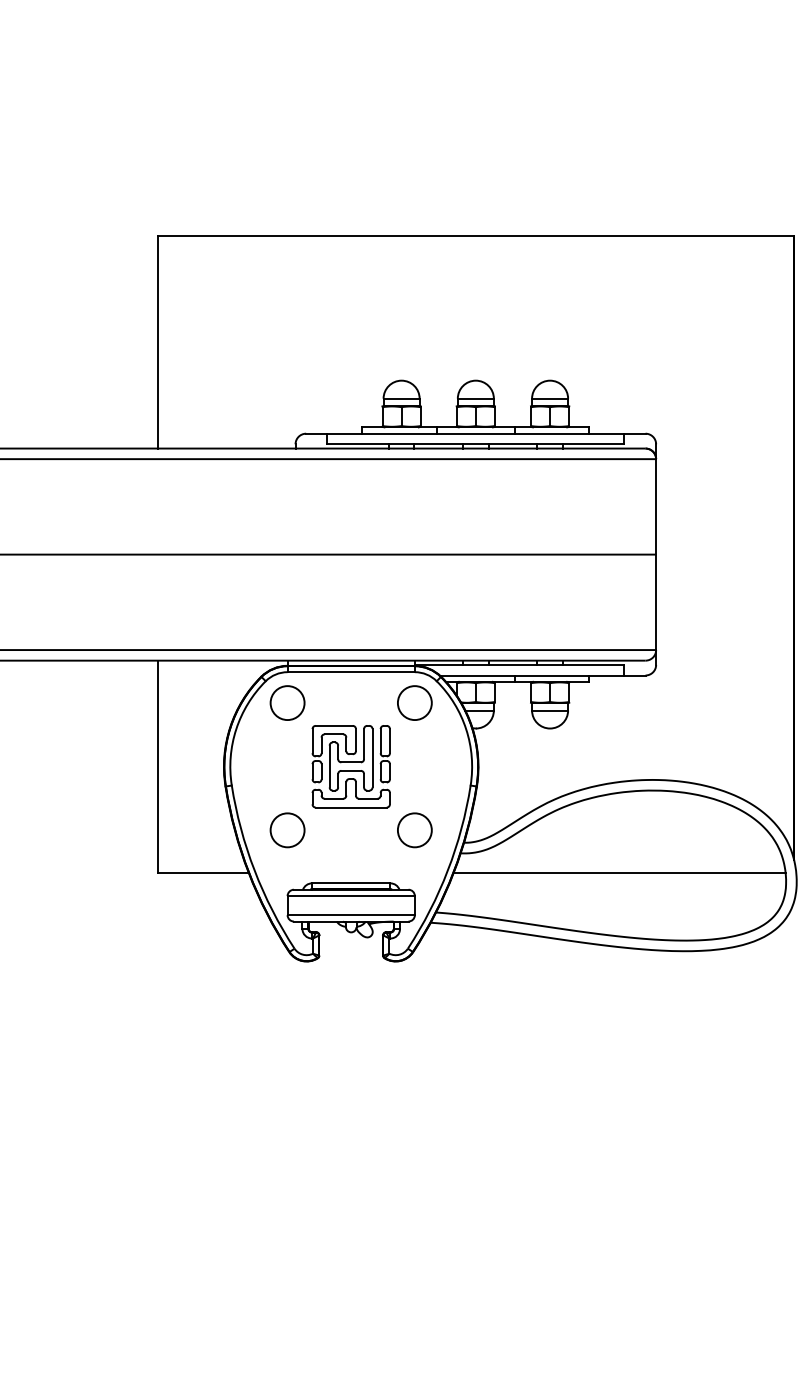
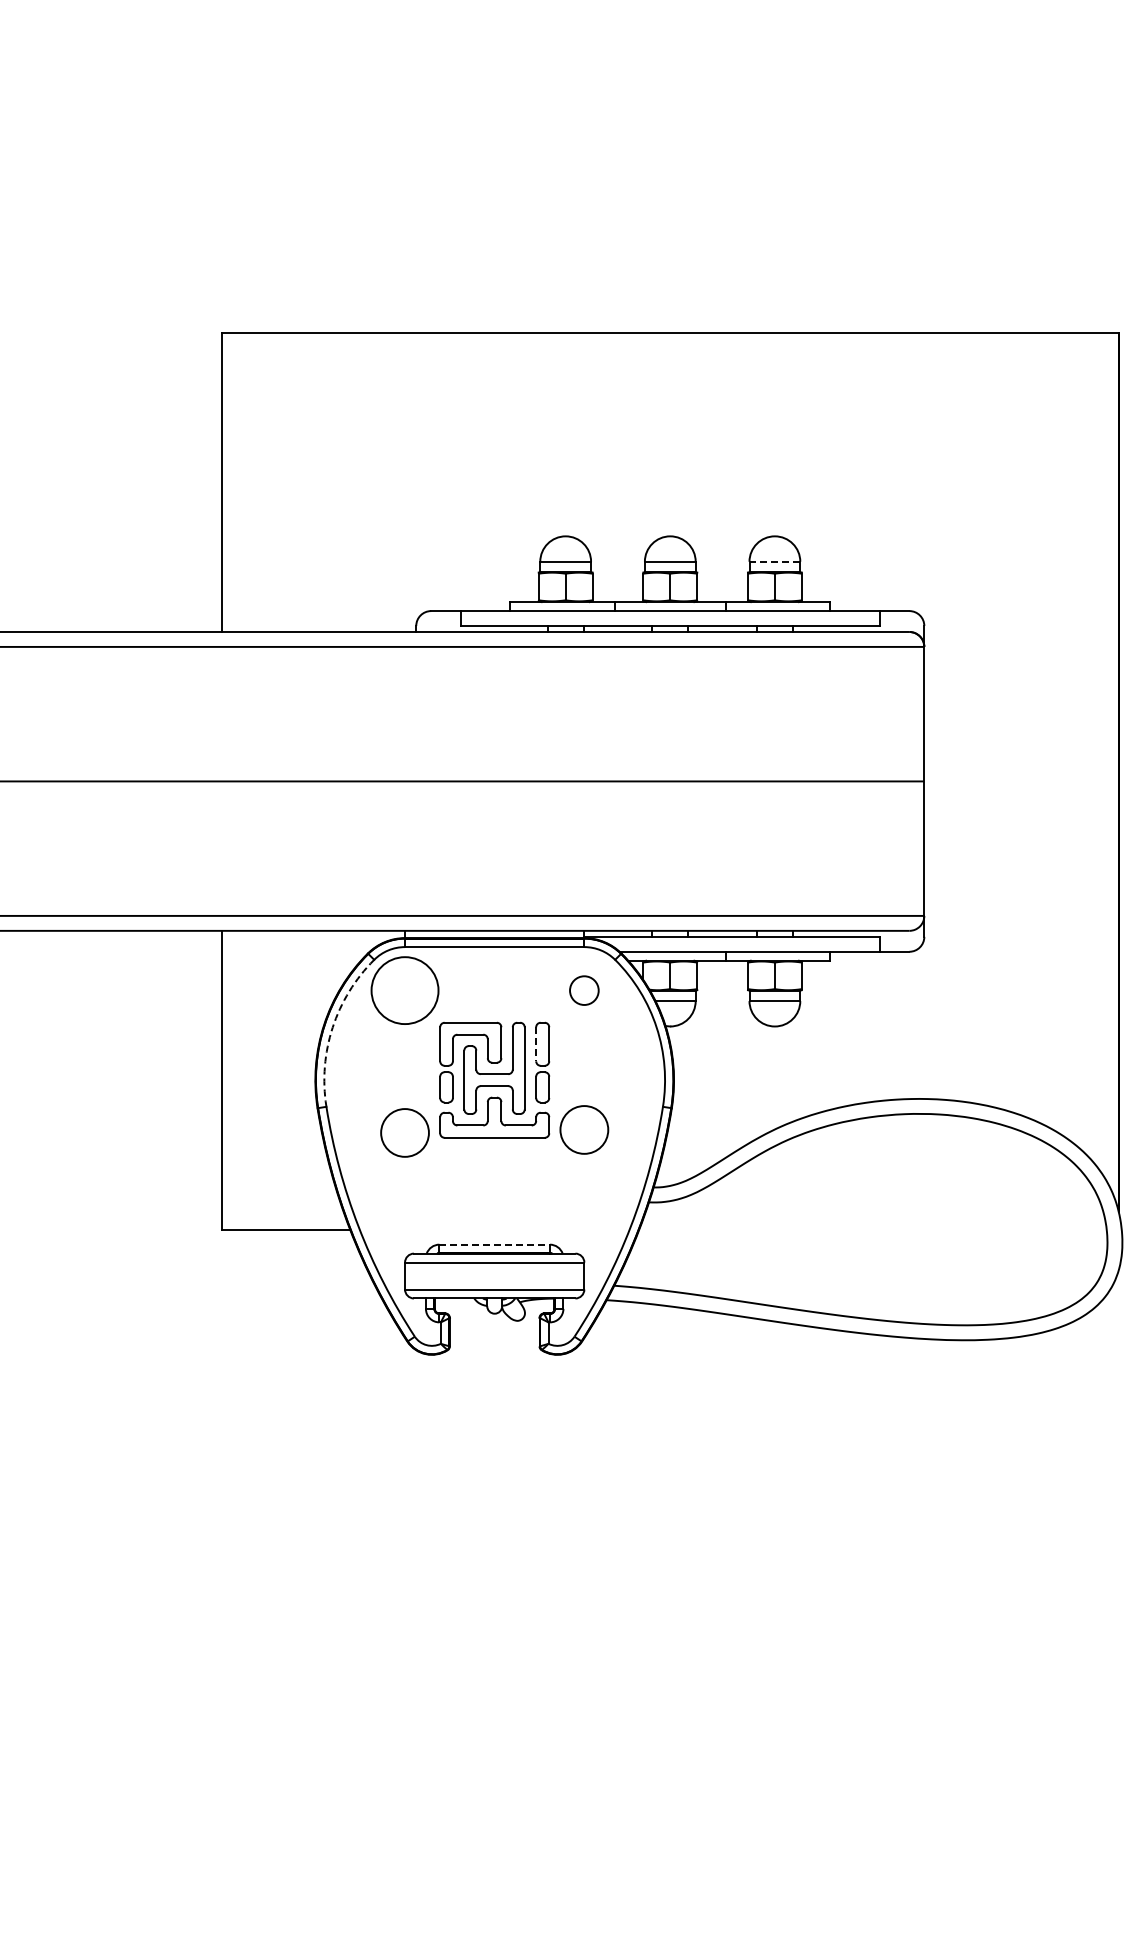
line: (549, 398) -> (774, 561), solid -> dashed
circle: (287, 702) -> (404, 990), size x1.4
circle: (414, 702) -> (584, 990), size x0.6
arc: (236, 729) -> (332, 1027), solid -> dashed
line: (380, 741) -> (536, 1044), solid -> dashed
circle: (287, 830) -> (404, 1132), moved
circle: (414, 830) -> (584, 1129), moved
line: (619, 872) -> (872, 1229), removed
line: (351, 883) -> (495, 1244), solid -> dashed

